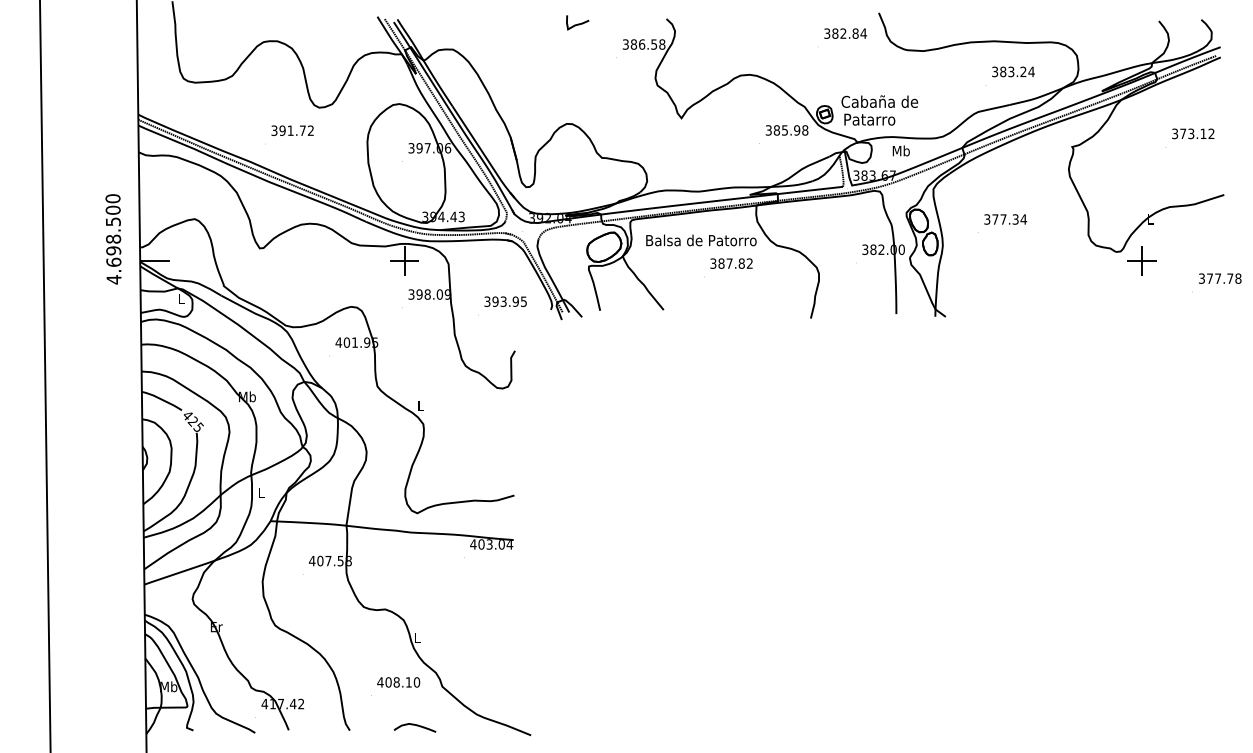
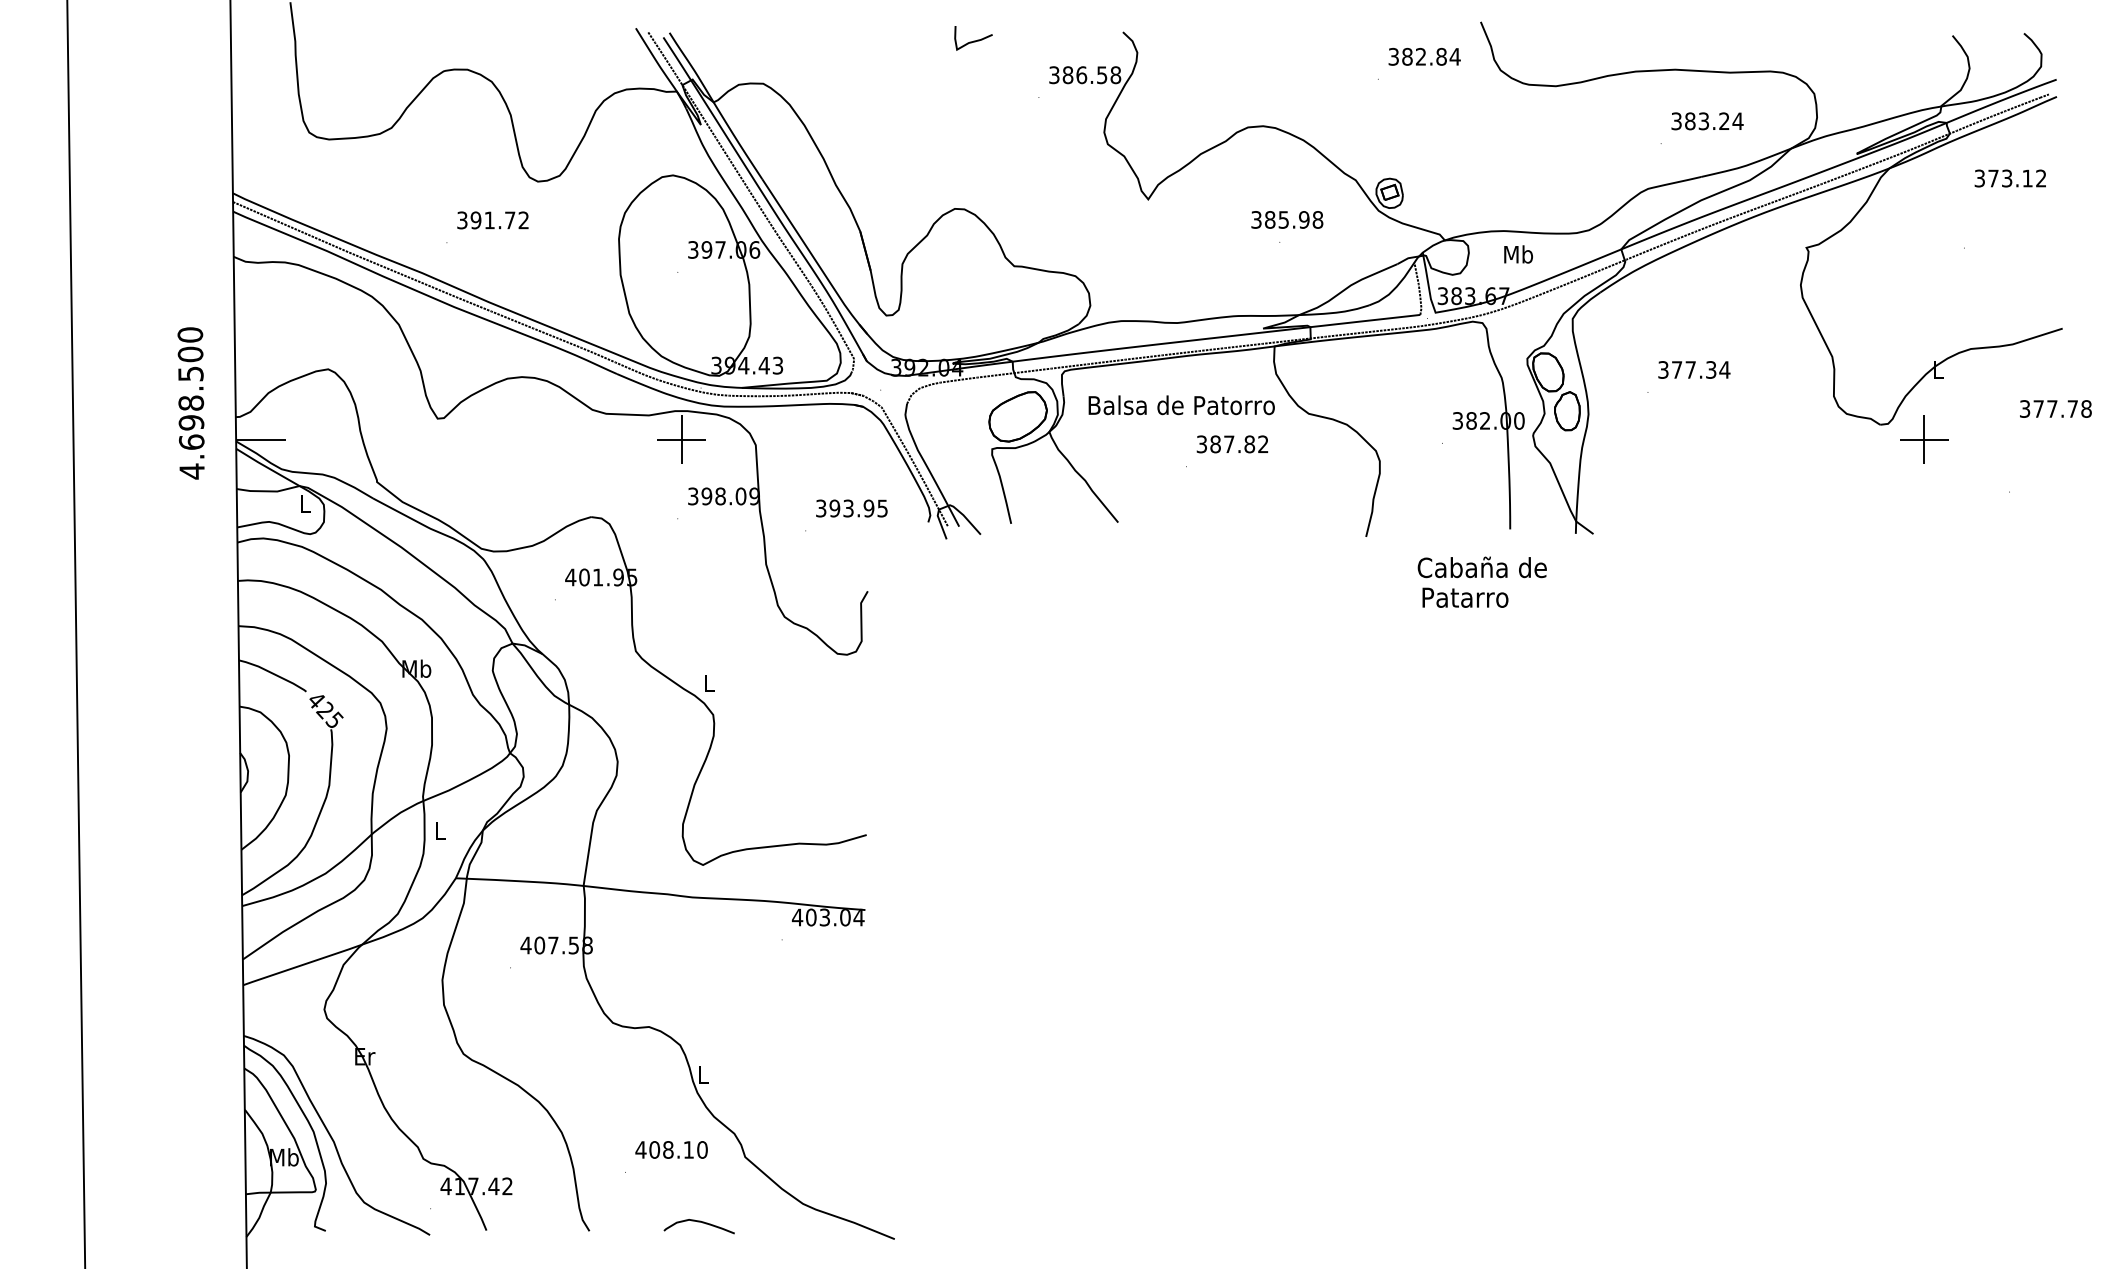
text: (879, 110) -> (1481, 582), moved
text: (786, 130) -> (1286, 220), moved
text: (1193, 133) -> (2010, 177), moved
text: (1220, 278) -> (2056, 408), moved

